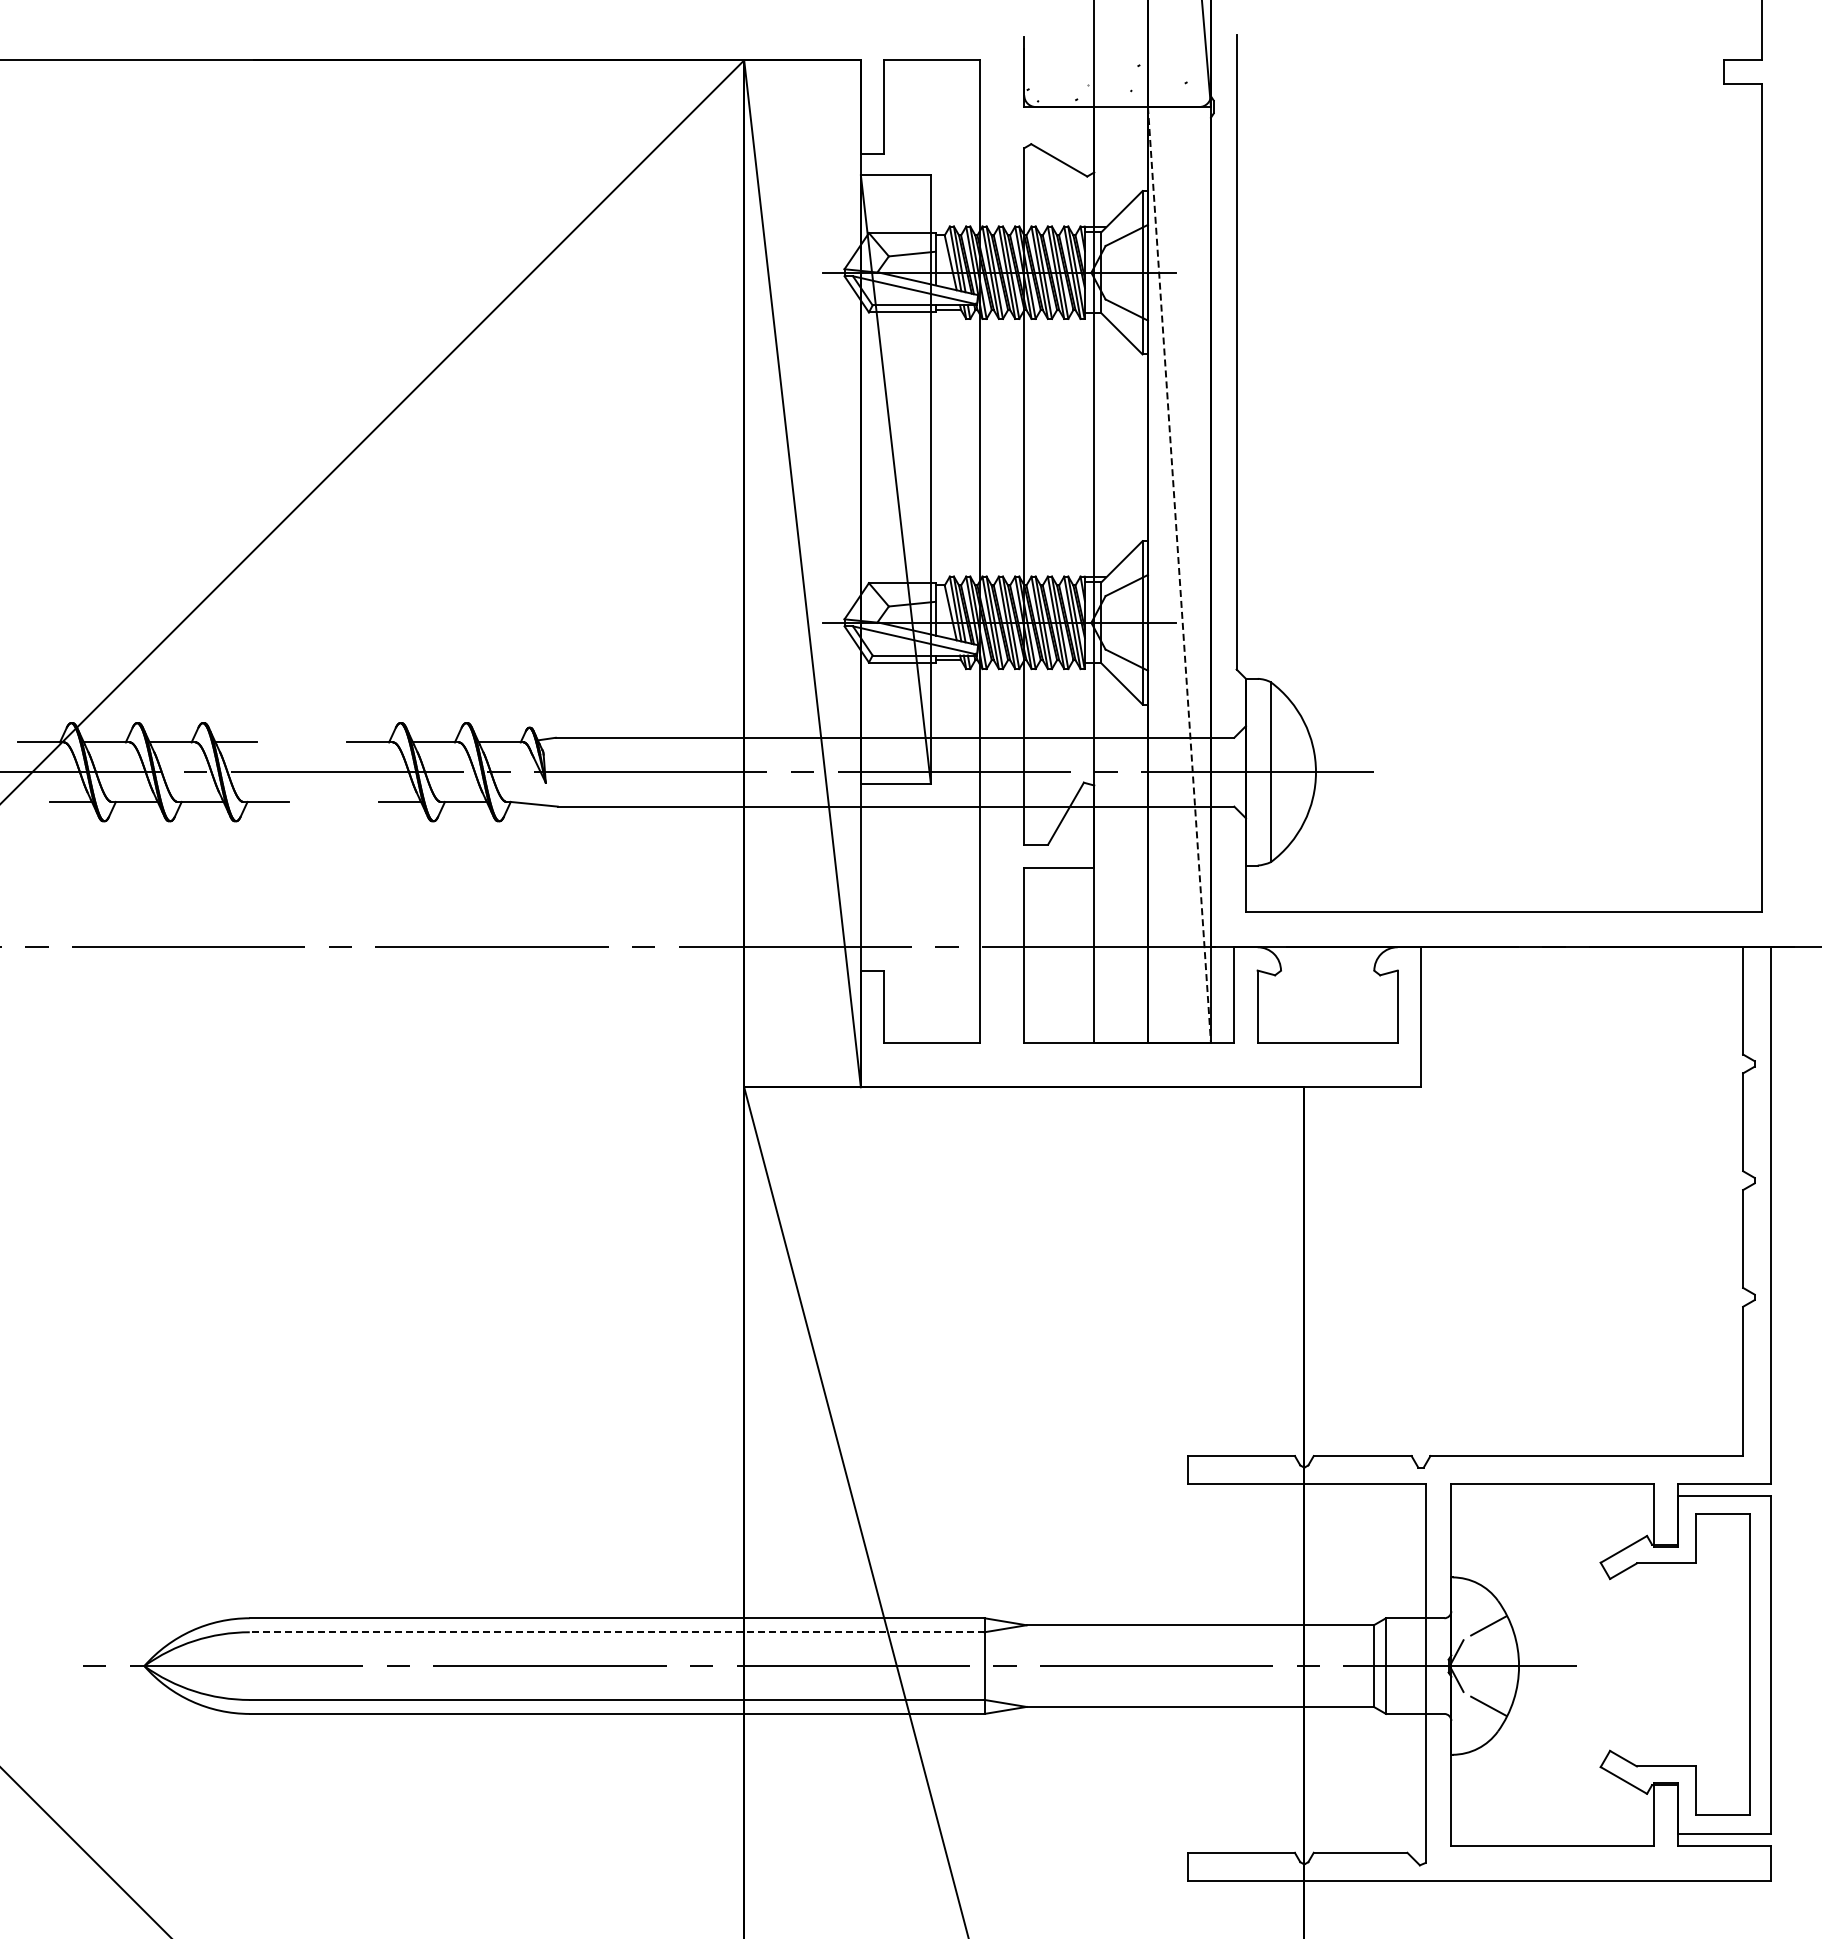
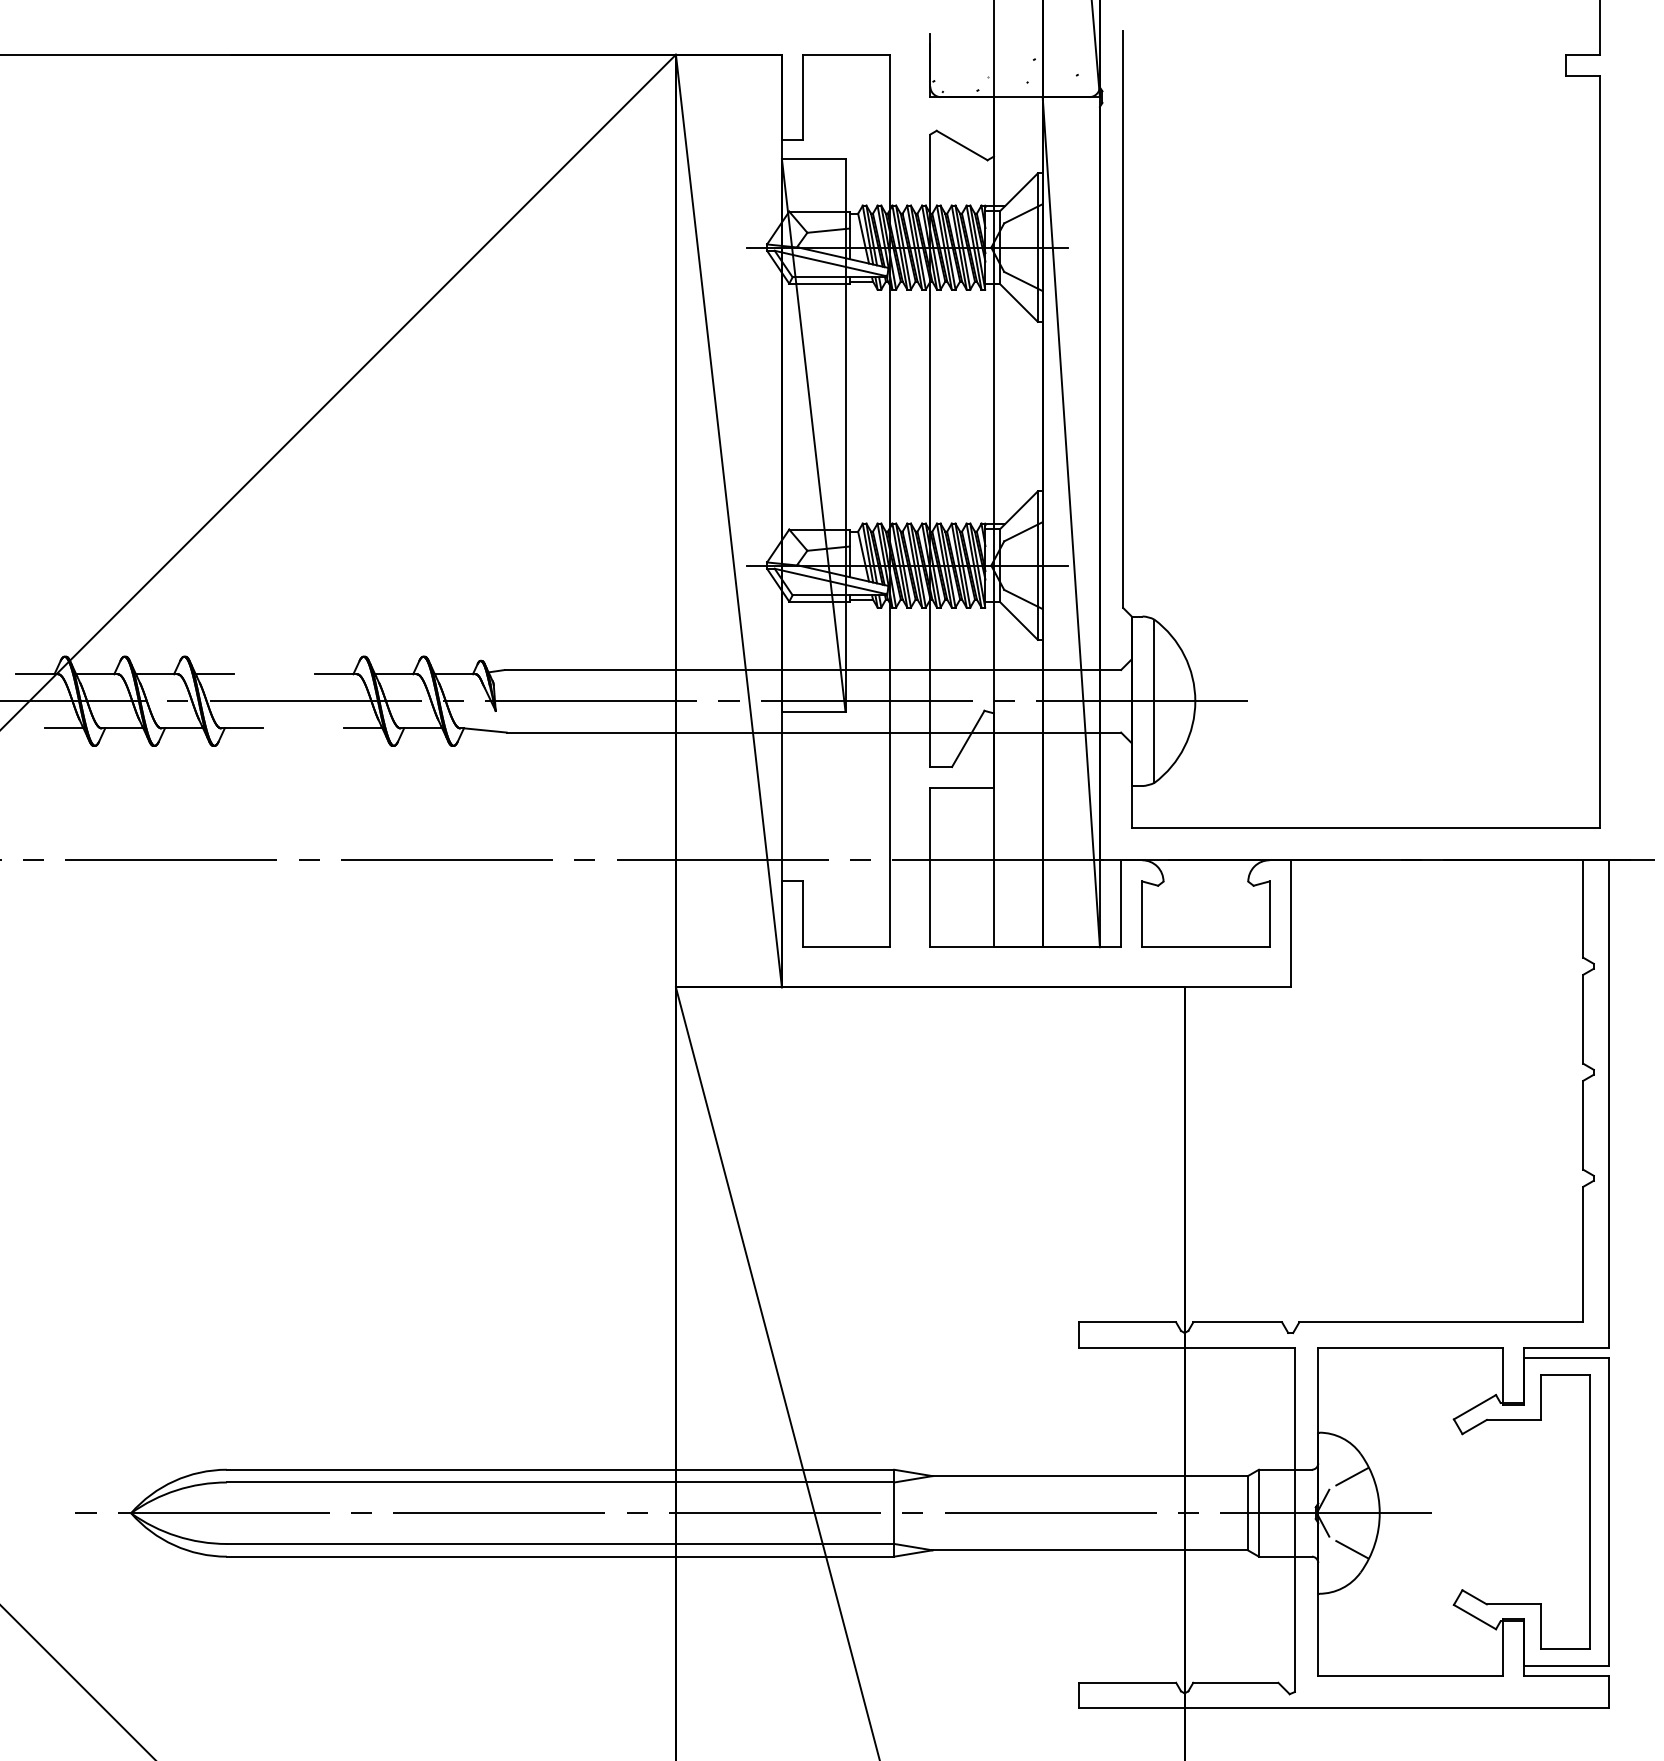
line: (1179, 575) -> (1071, 522), dashed -> solid
line: (616, 1632) -> (559, 1482), dashed -> solid

